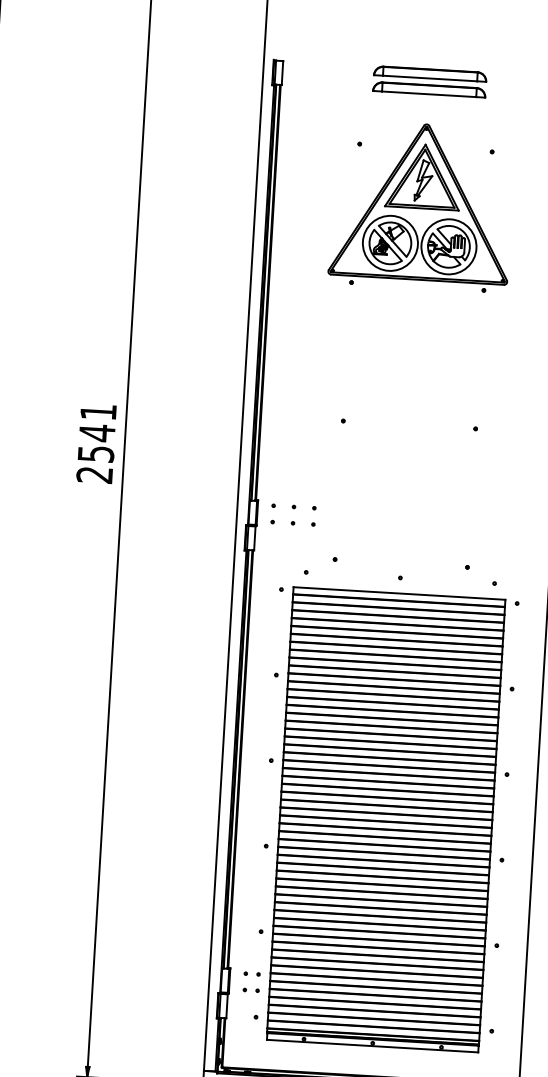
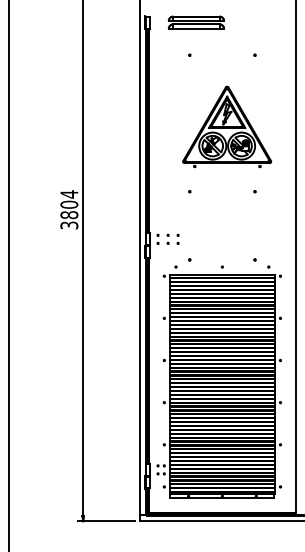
part: (428, 81) -> (195, 22), moved
part: (422, 205) -> (227, 126), moved
text: (96, 442) -> (69, 209), 2541 -> 3804

